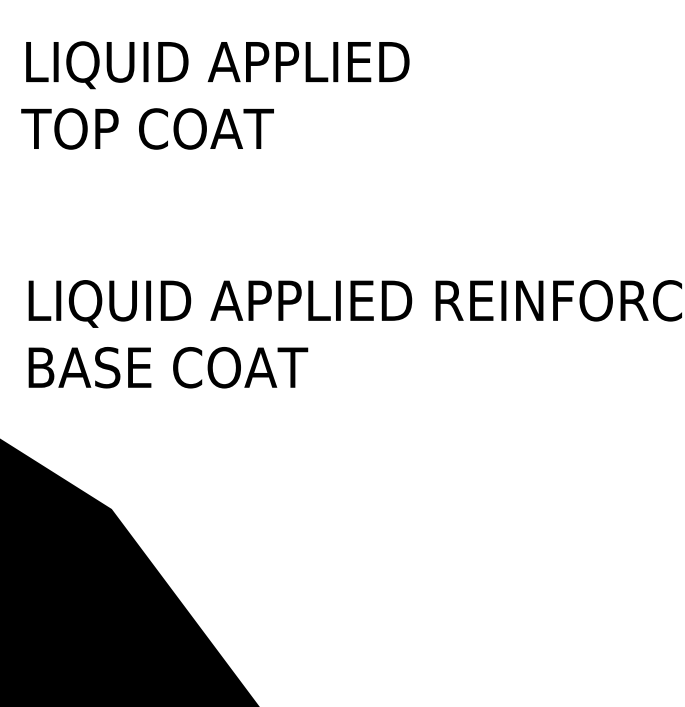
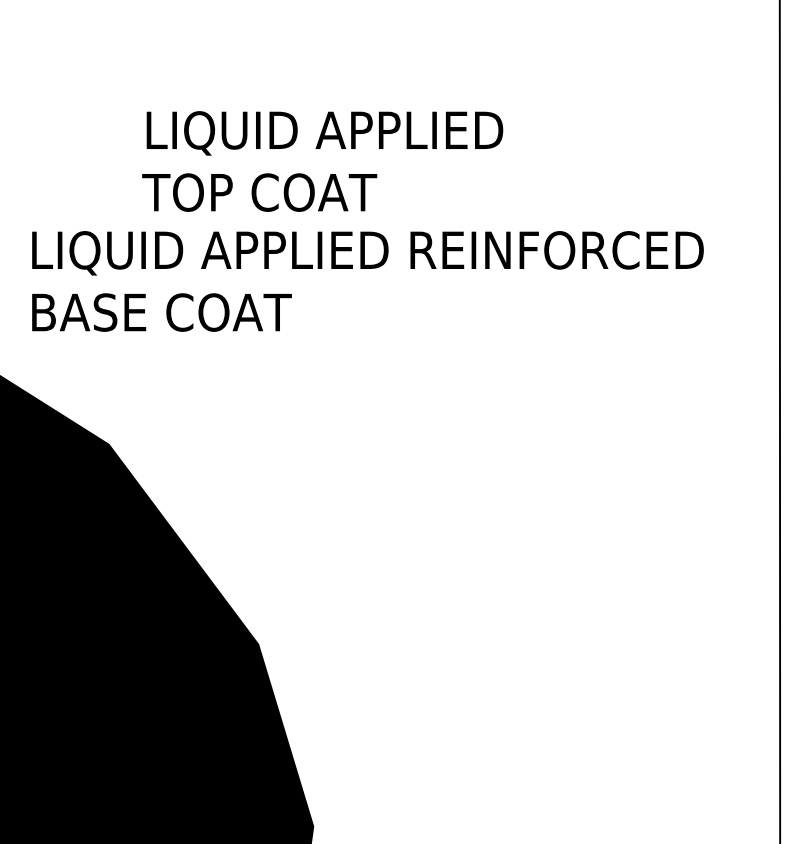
text: (215, 95) -> (322, 161), moved

